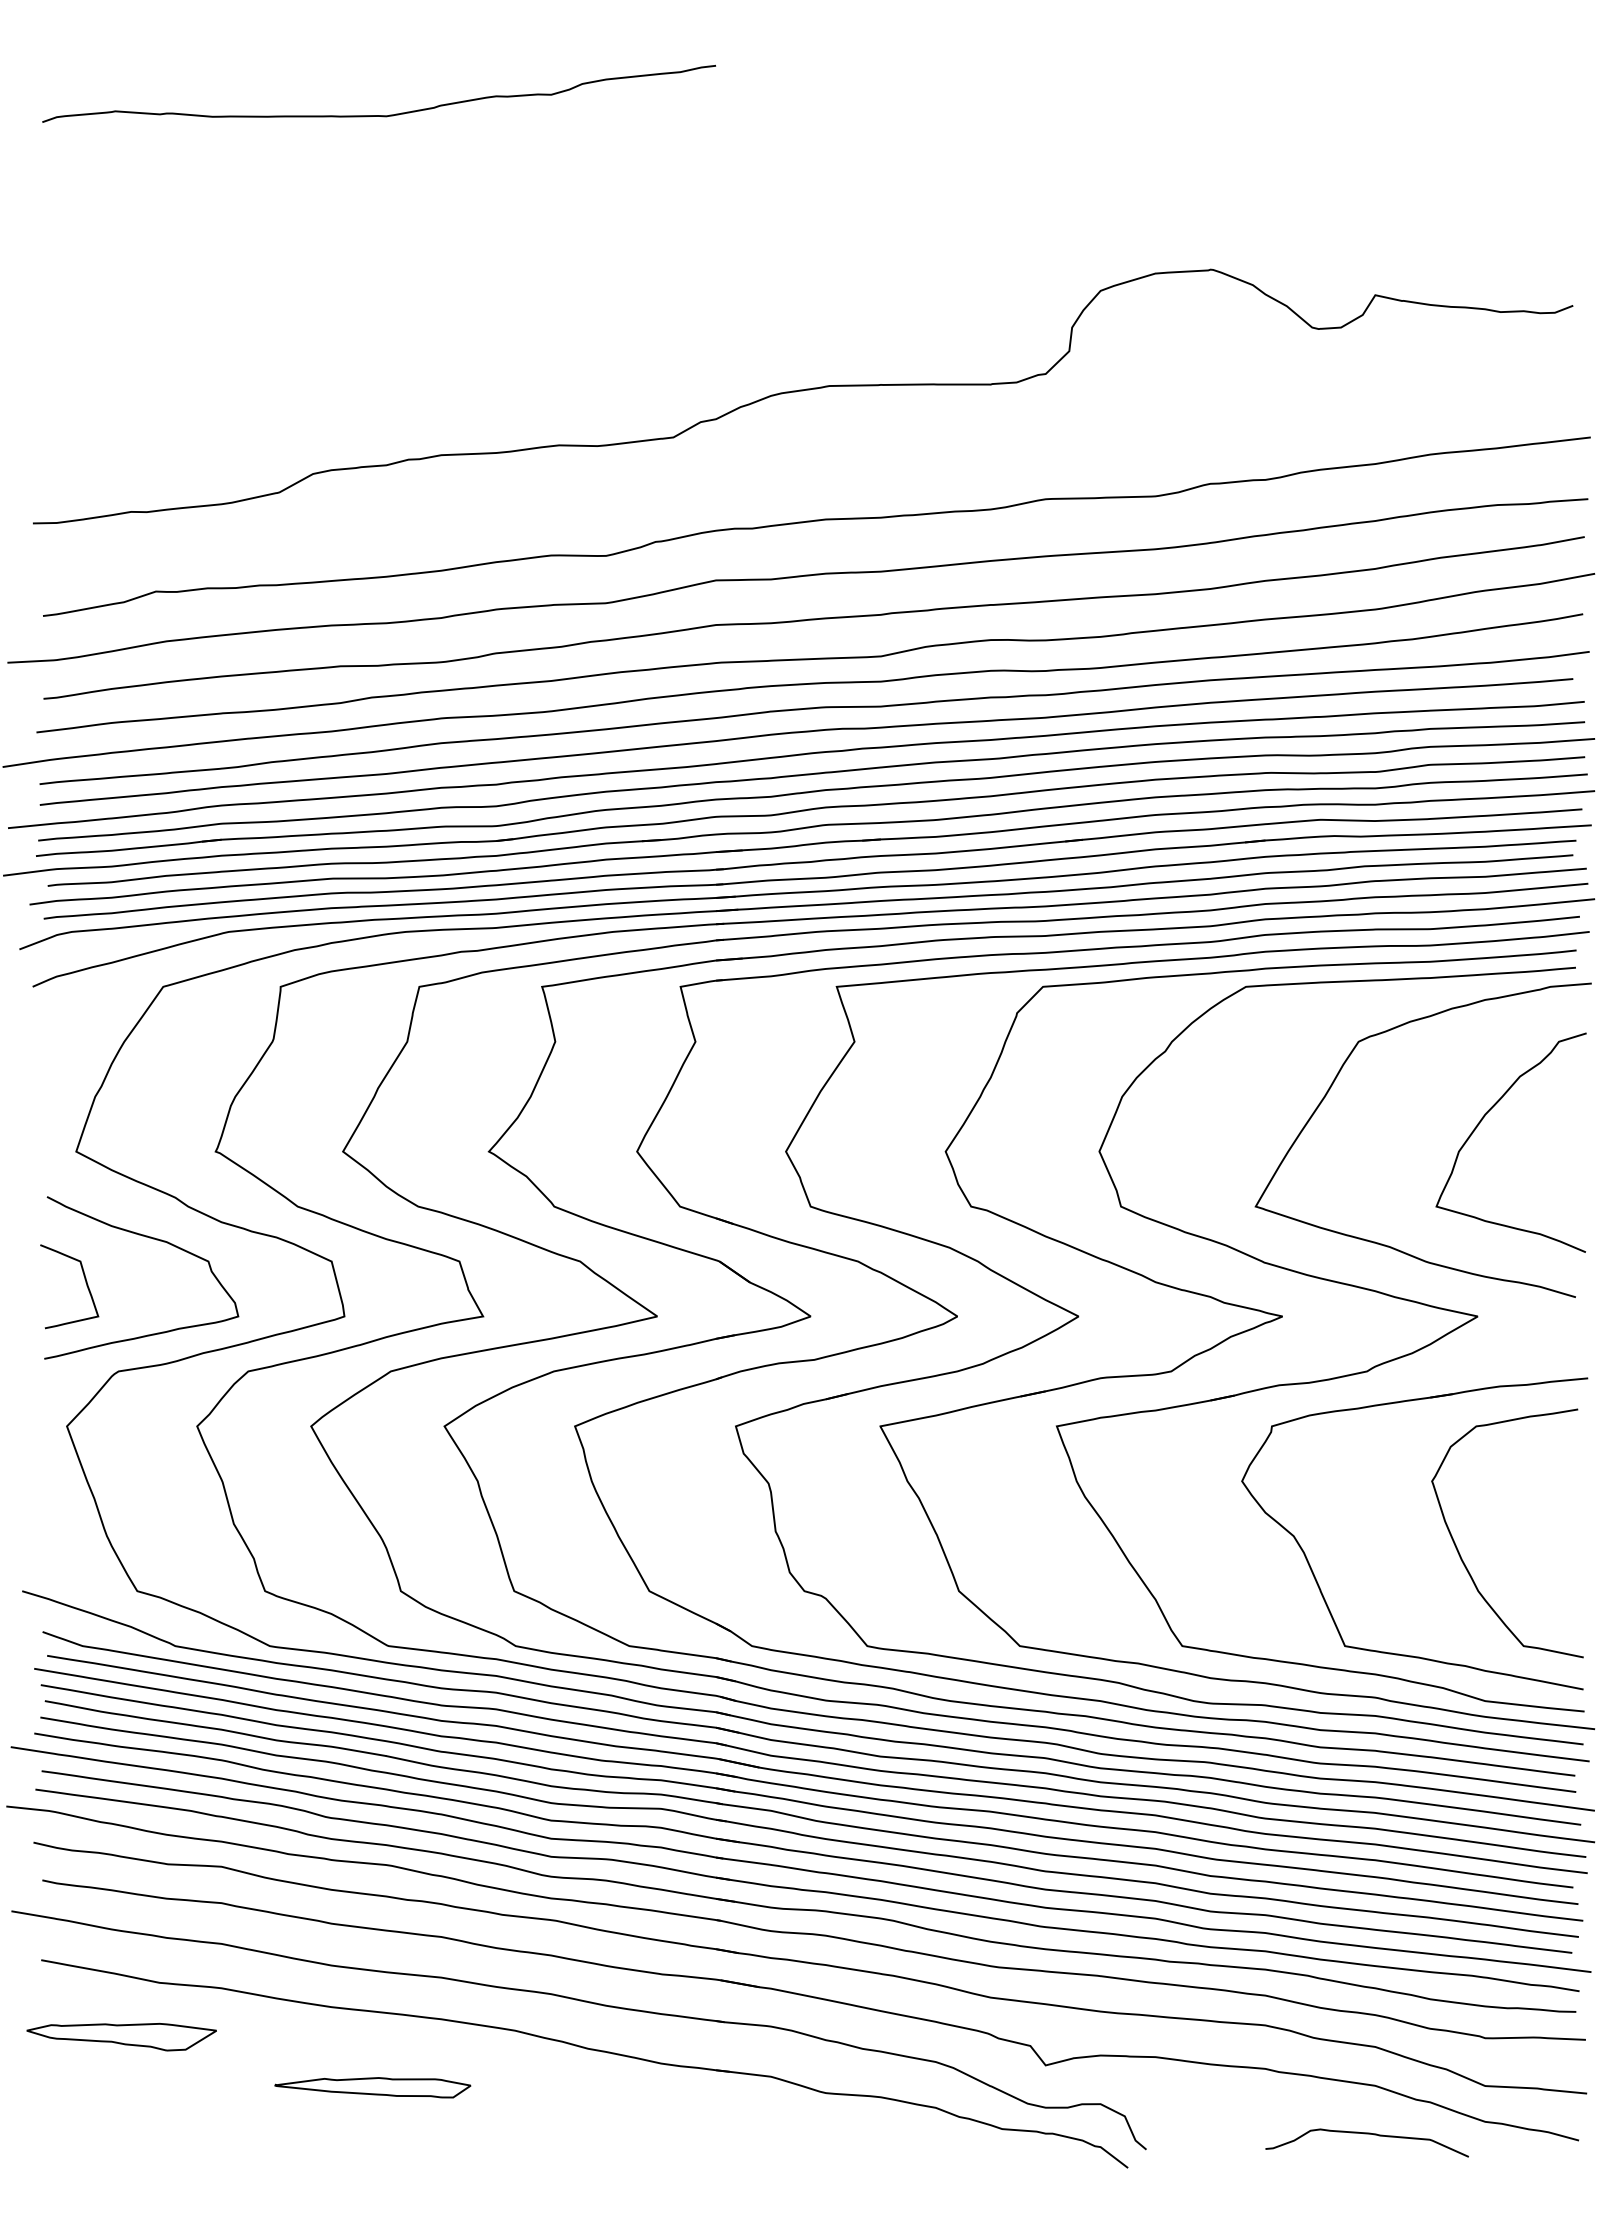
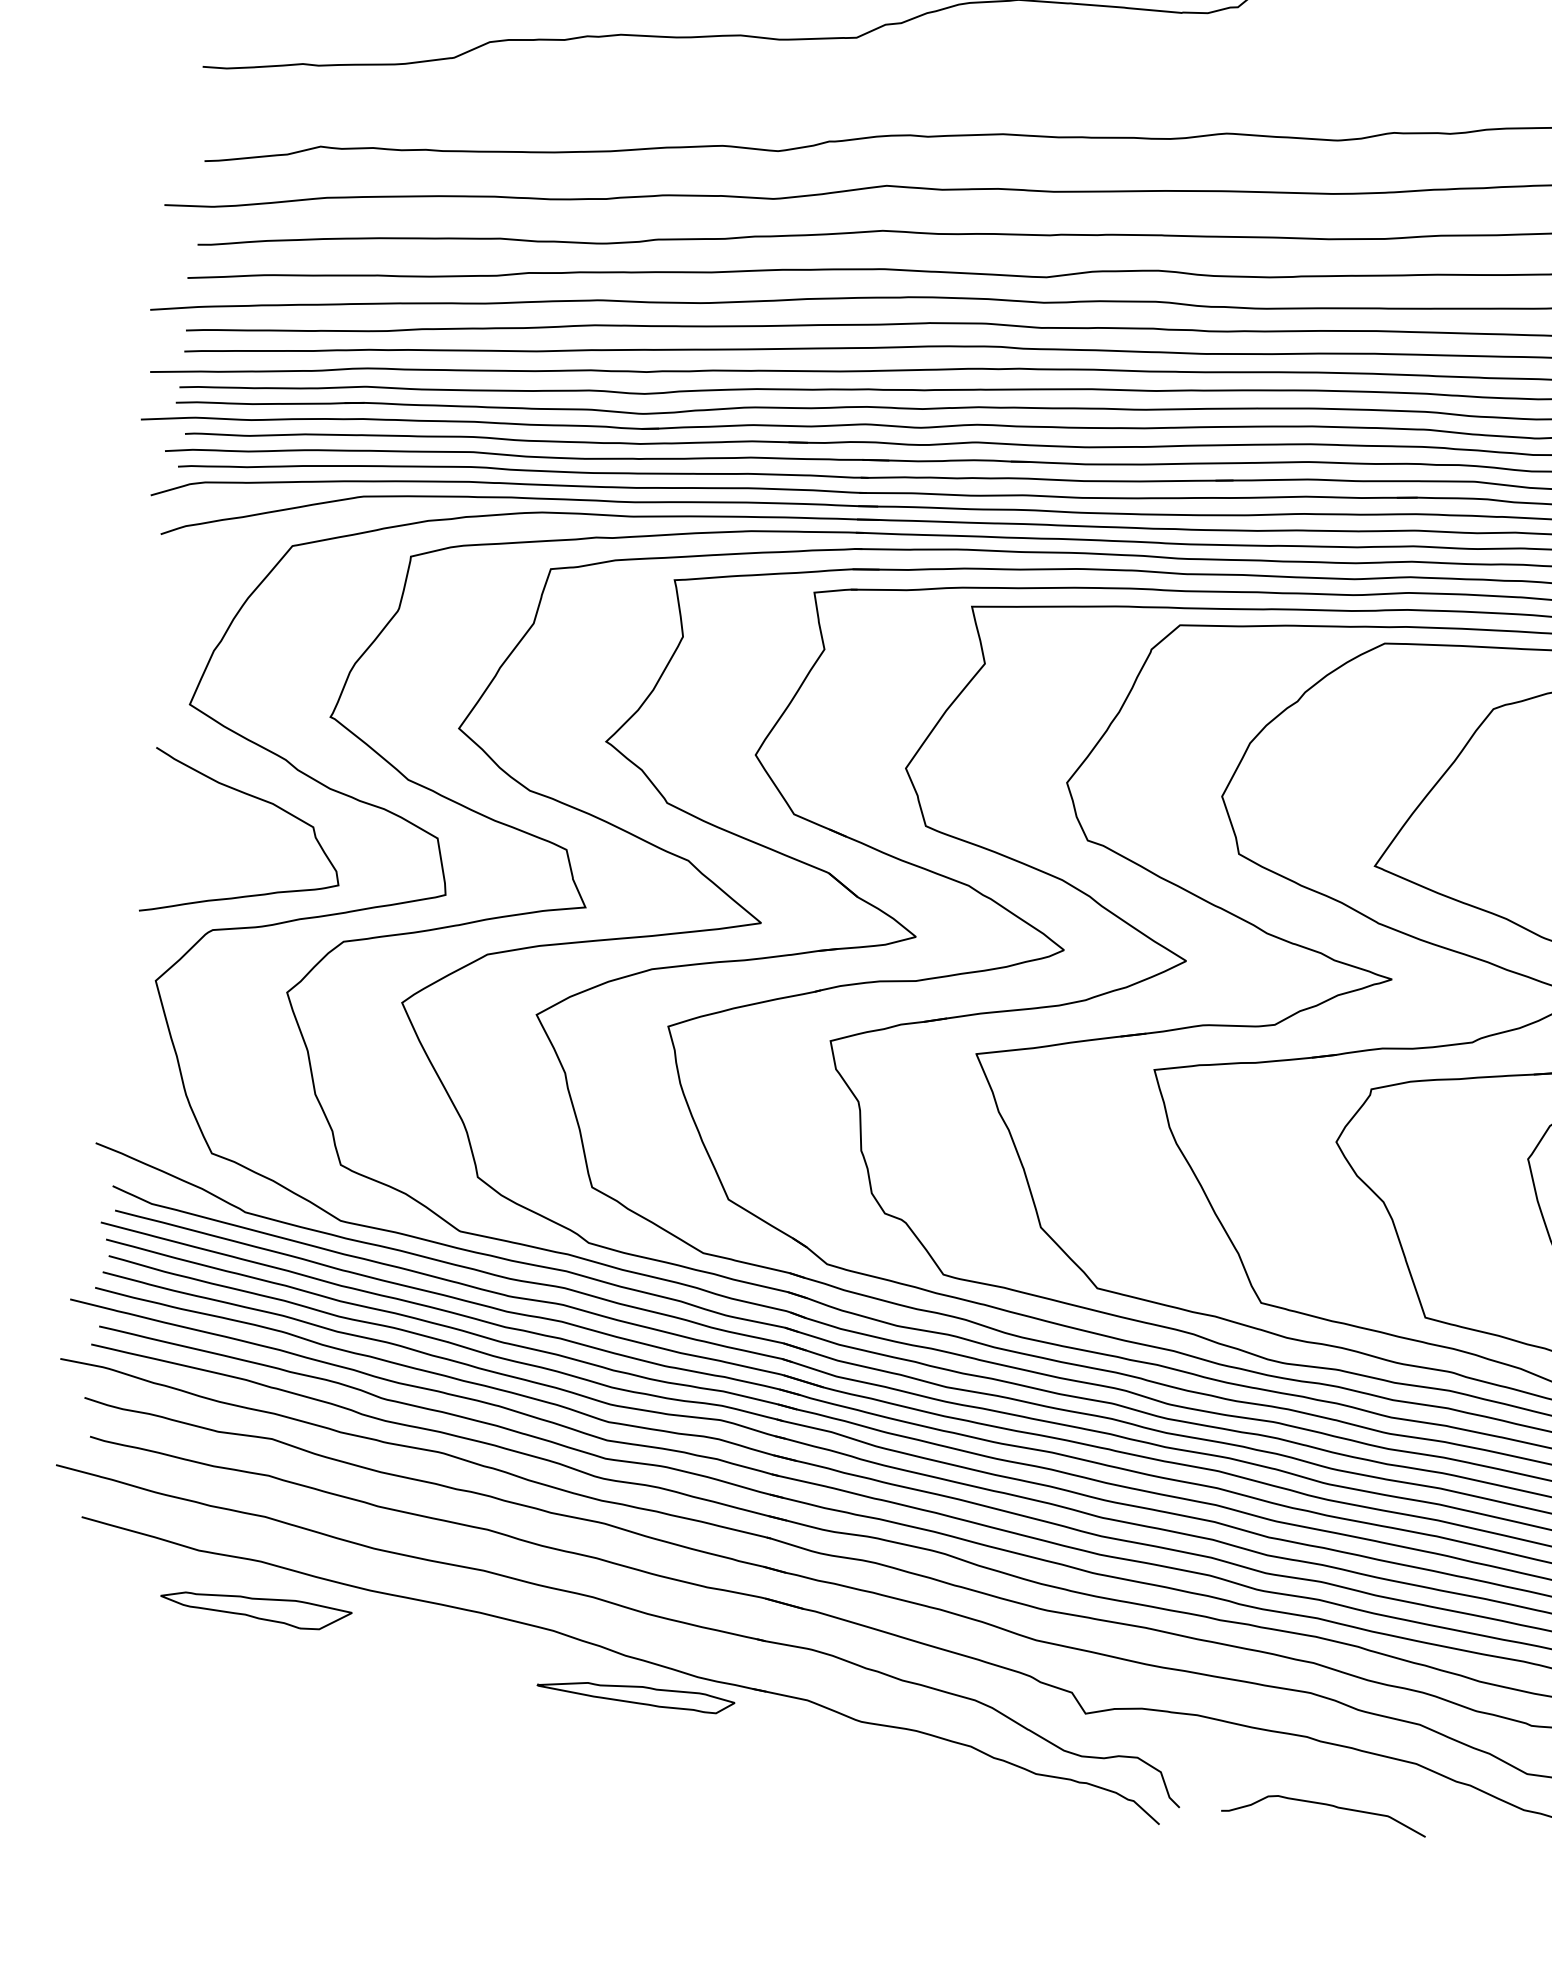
curve: (85, 1282) -> (187, 837), removed
part: (121, 2037) -> (255, 1611), moved
part: (372, 2087) -> (635, 1695), moved
curve: (1366, 2134) -> (1324, 1805), moved

